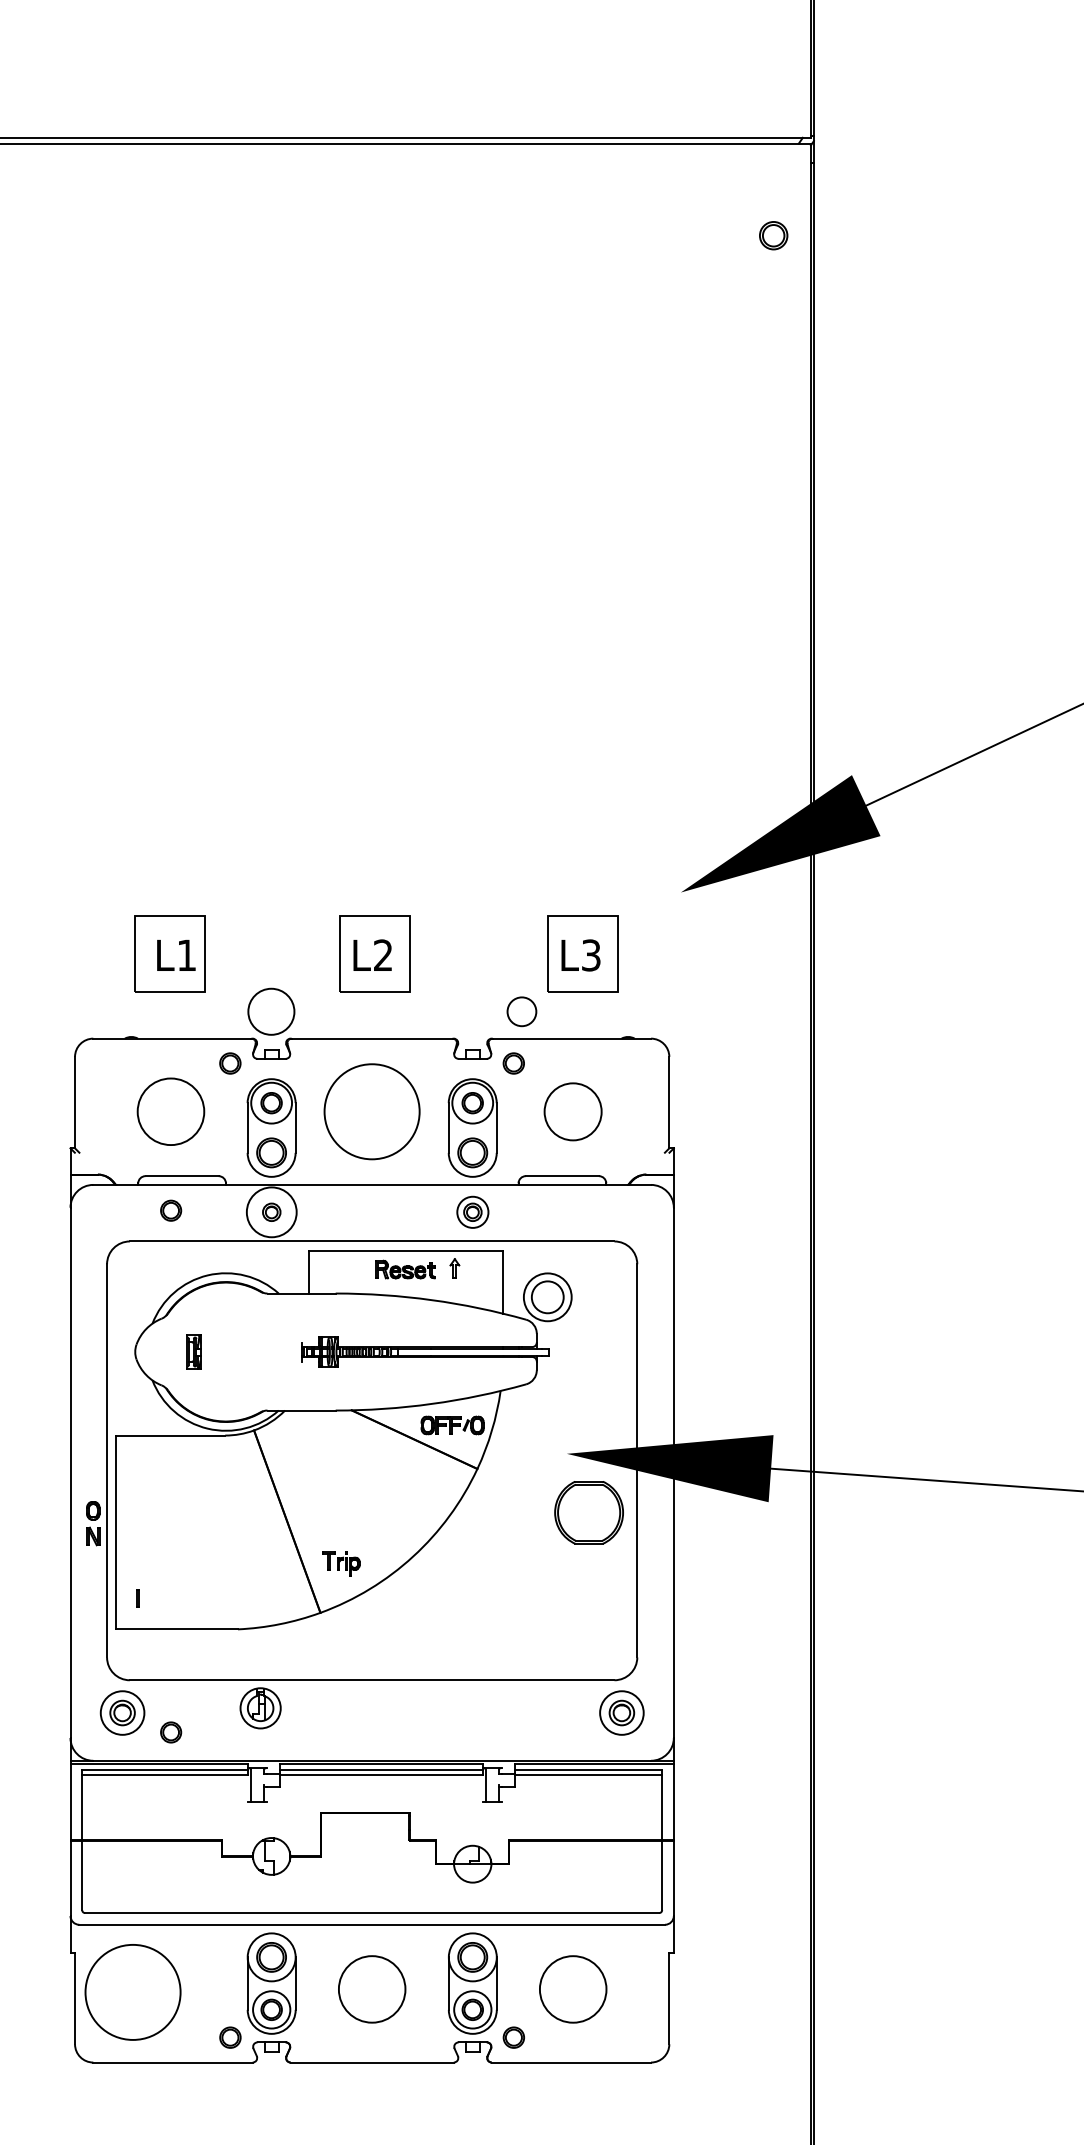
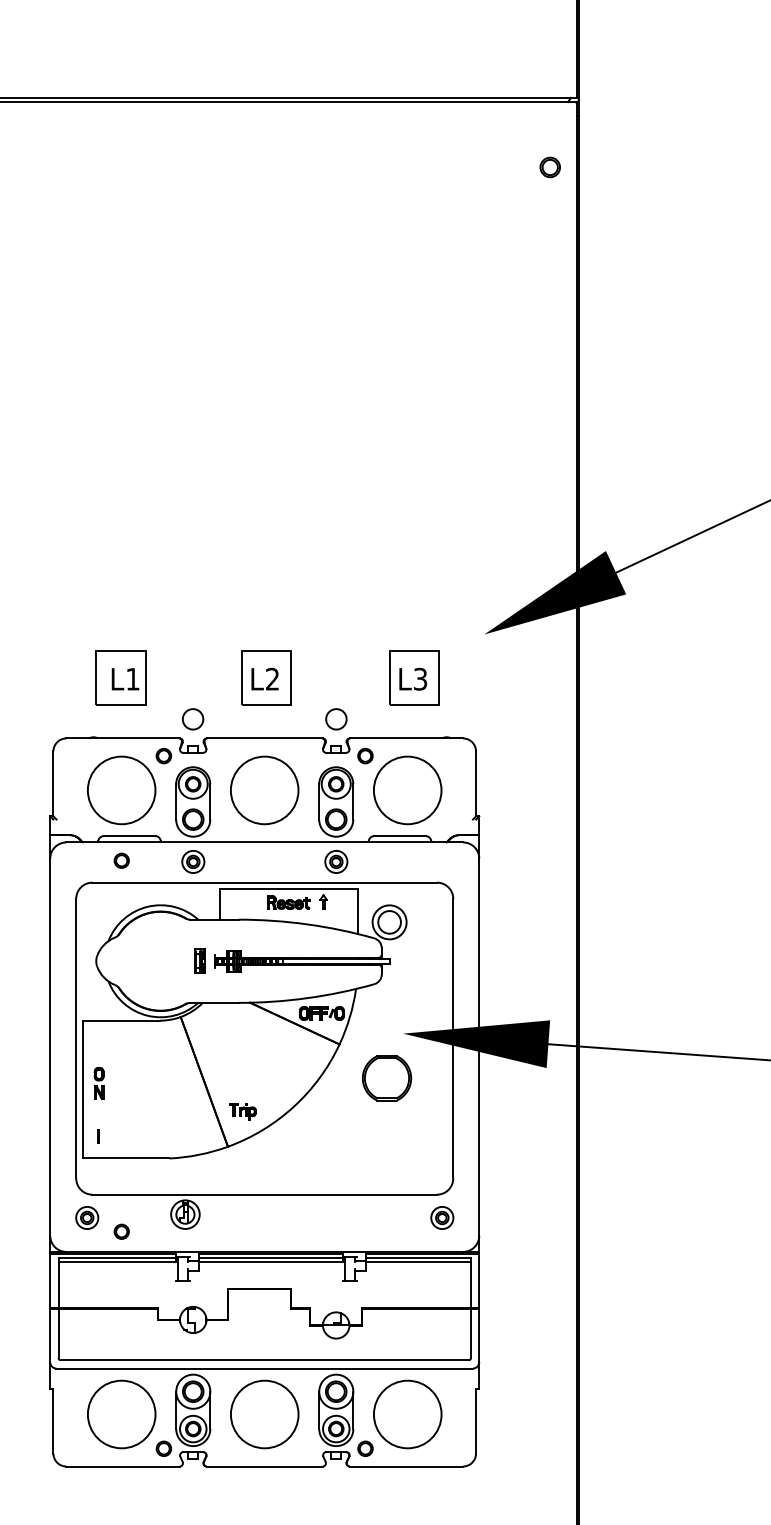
circle: (271, 1011) -> (193, 719), size x0.62
circle: (521, 1011) -> (336, 719), moved
circle: (170, 1111) -> (121, 790), size x1.43
circle: (572, 1111) -> (407, 790), size x1.67
circle: (271, 1211) -> (193, 861), size x0.62
part: (193, 1351) -> (199, 960), moved
part: (588, 1512) -> (386, 1078), moved
part: (93, 1523) -> (99, 1083), moved
part: (122, 1712) -> (87, 1217), size x0.71
part: (621, 1712) -> (442, 1217), size x0.71
circle: (371, 1988) -> (264, 1413), size x1.43
circle: (572, 1989) -> (407, 1414), size x1.43
circle: (132, 1992) -> (121, 1414), moved

